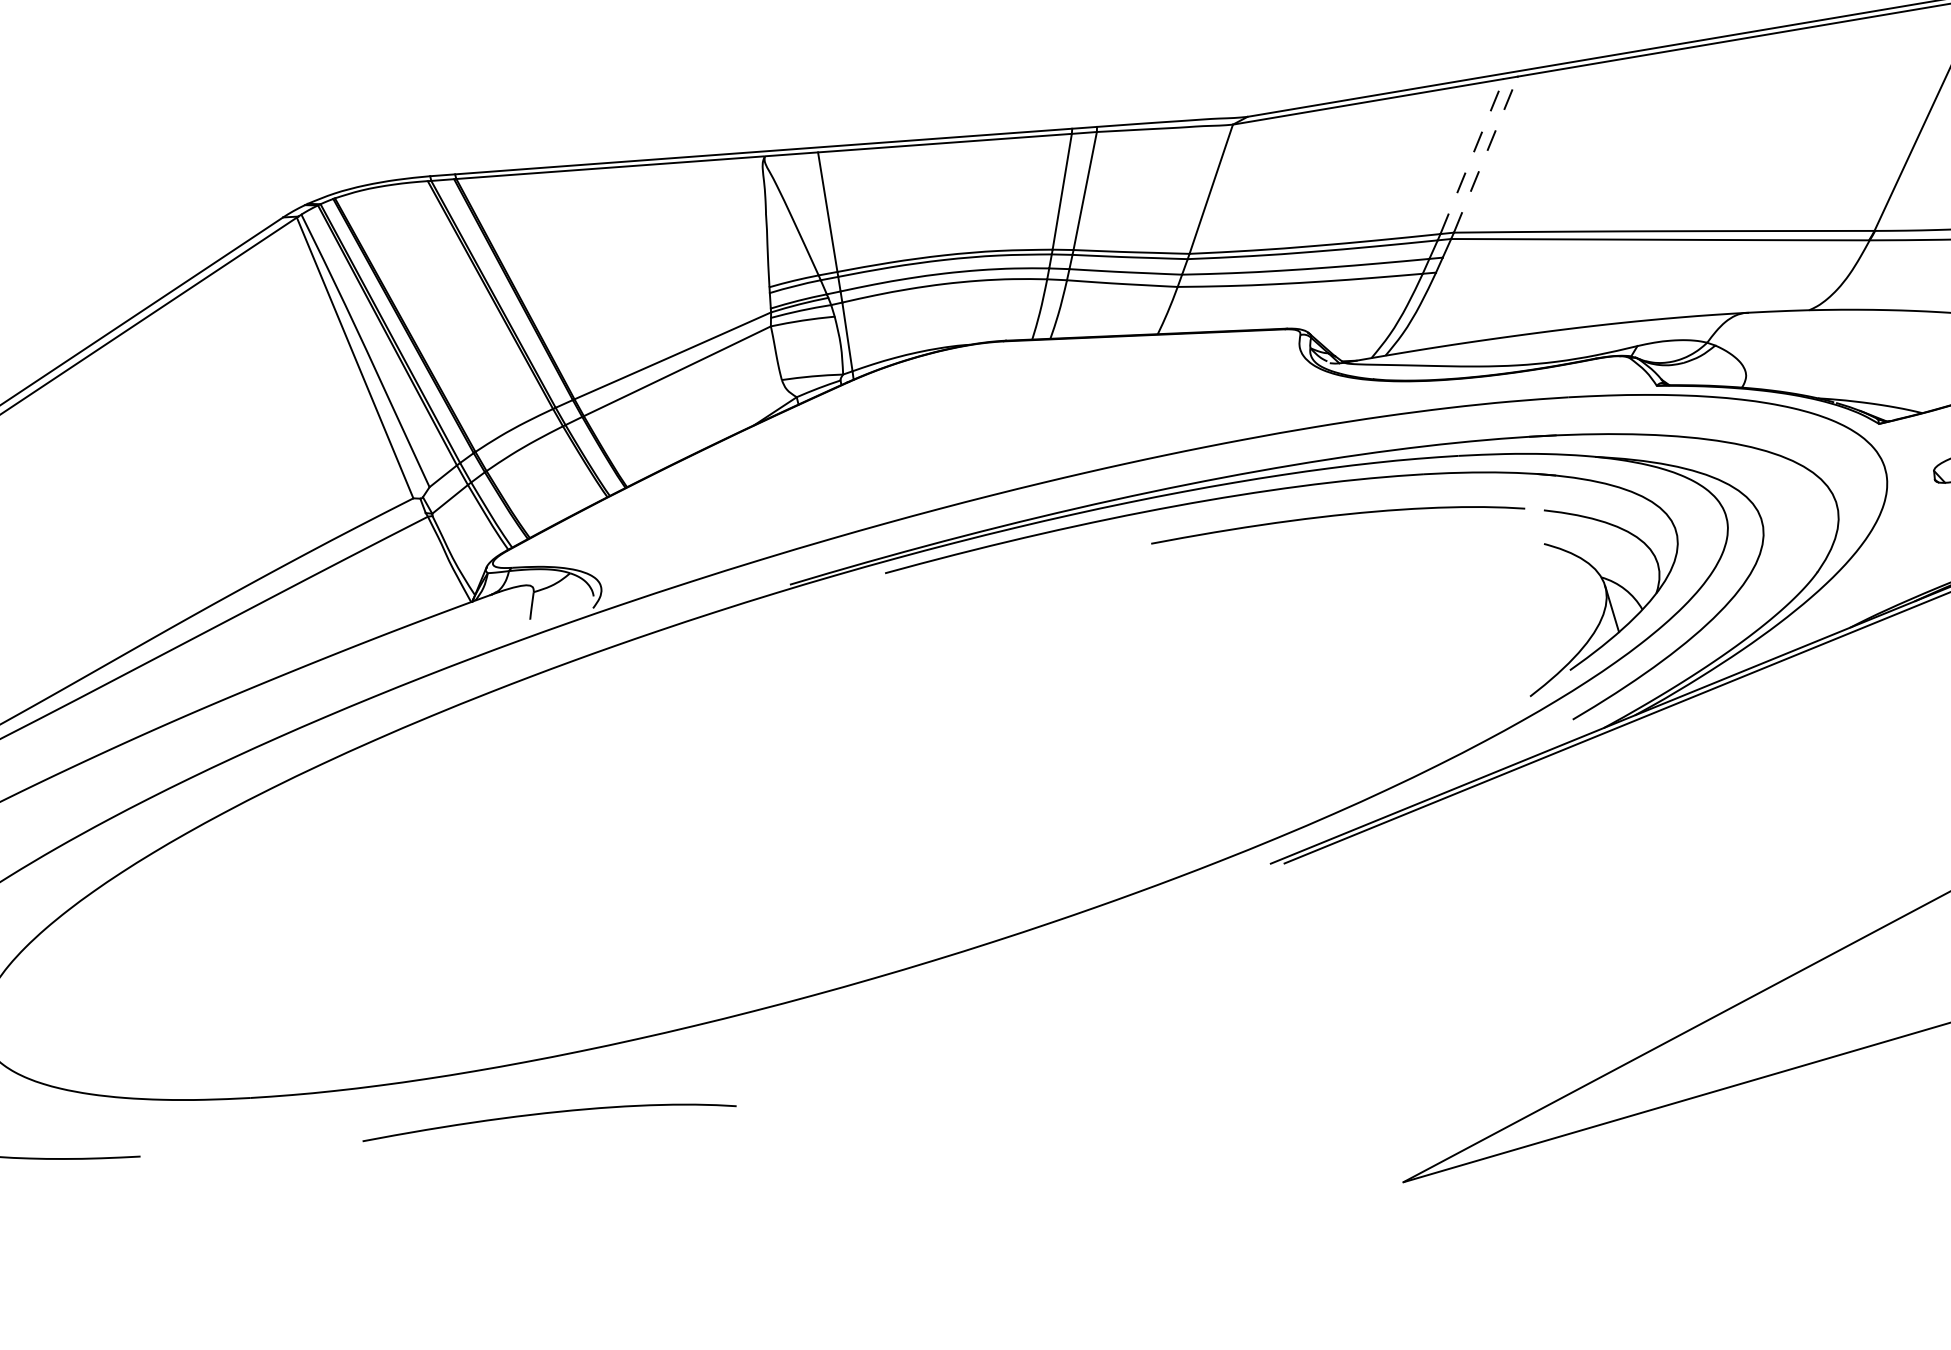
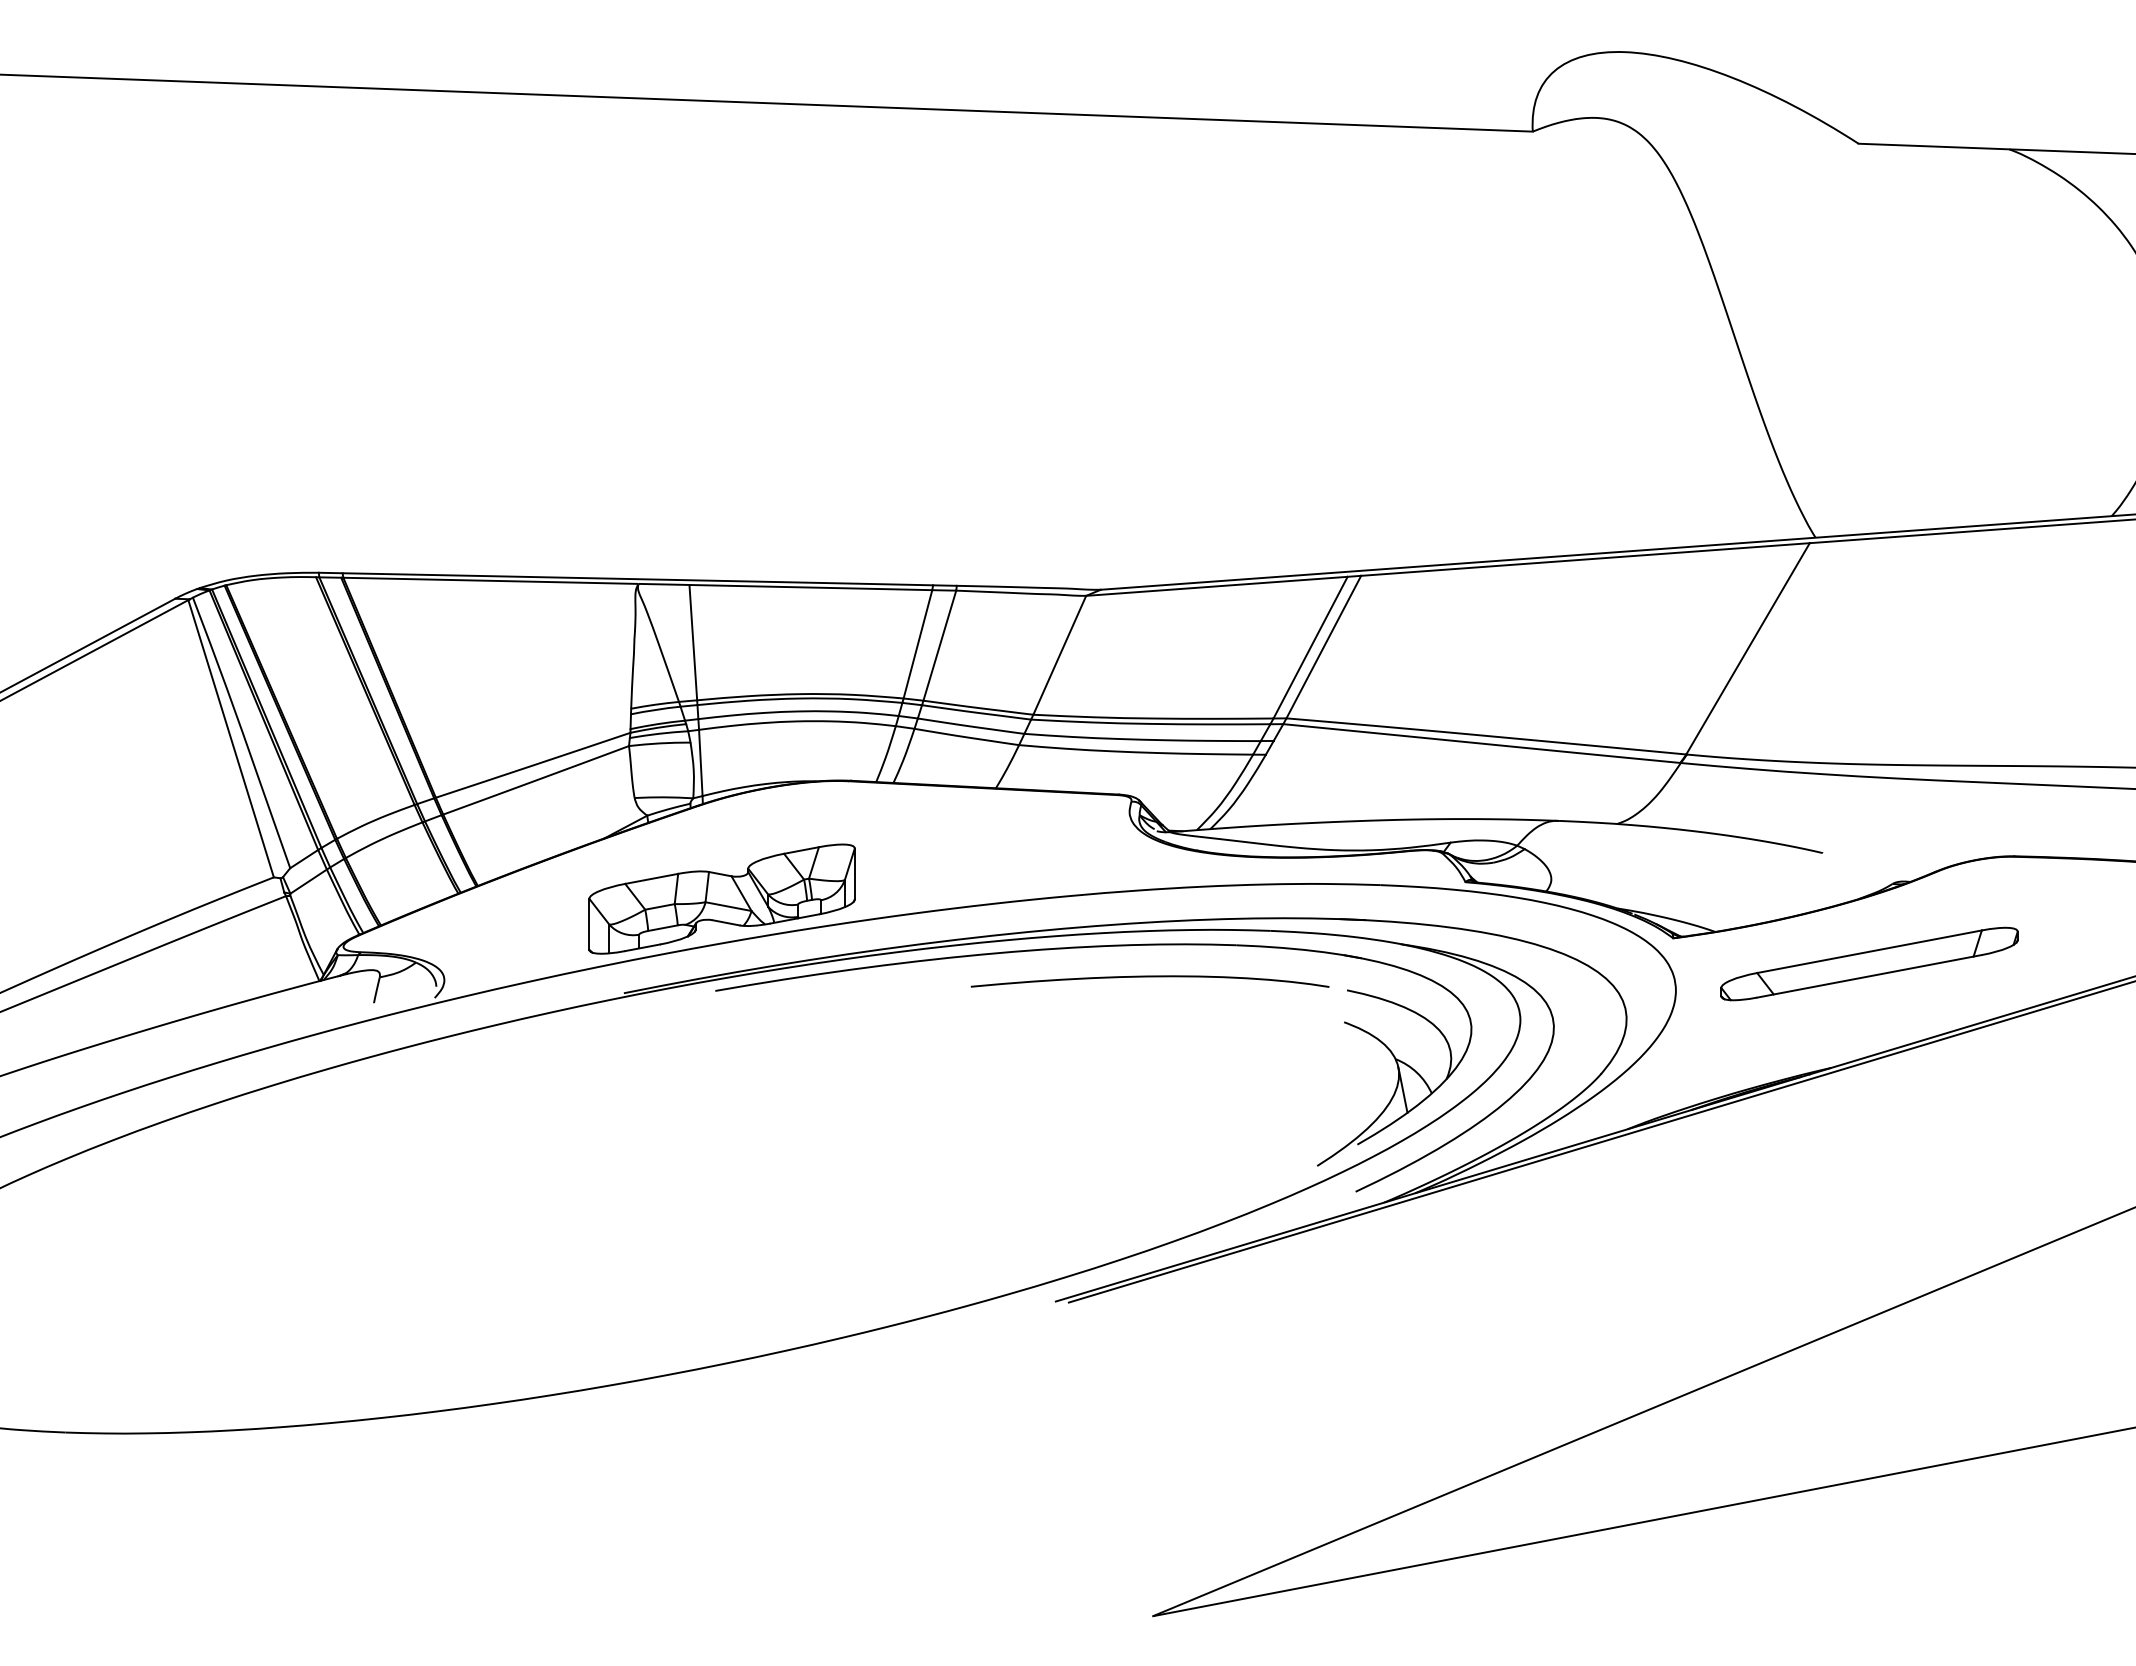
line: (1486, 153) -> (1324, 646), dashed -> solid
line: (1472, 156) -> (1310, 647), dashed -> solid
part: (882, 476) -> (721, 898), added
curve: (548, 1114) -> (346, 1474), removed

